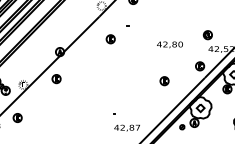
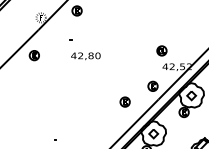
part: (110, 39) -> (34, 55), moved
text: (169, 44) -> (85, 55), moved
part: (164, 81) -> (125, 102), moved

